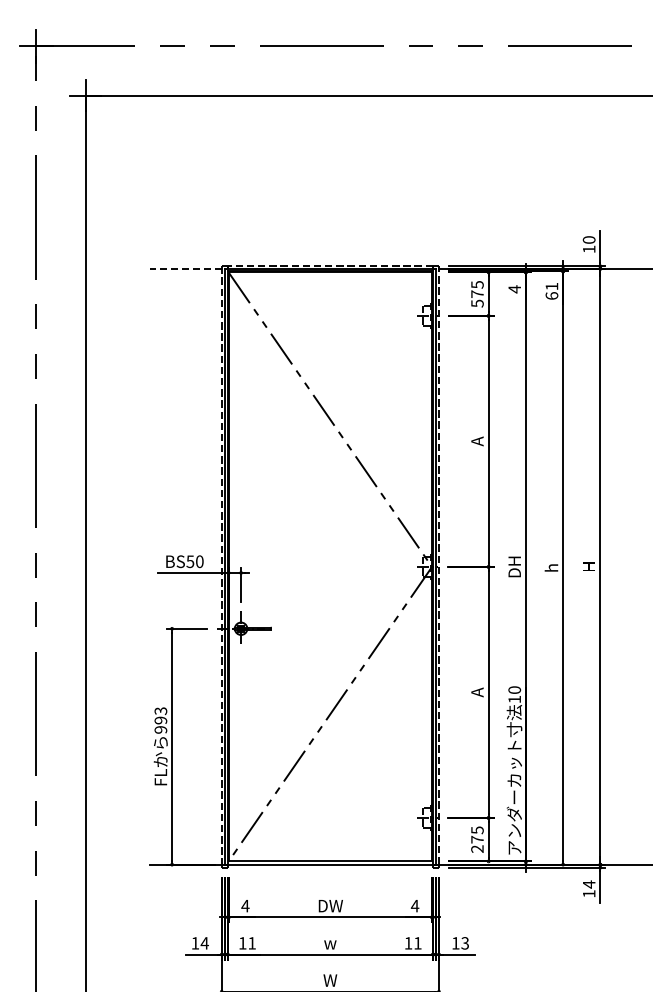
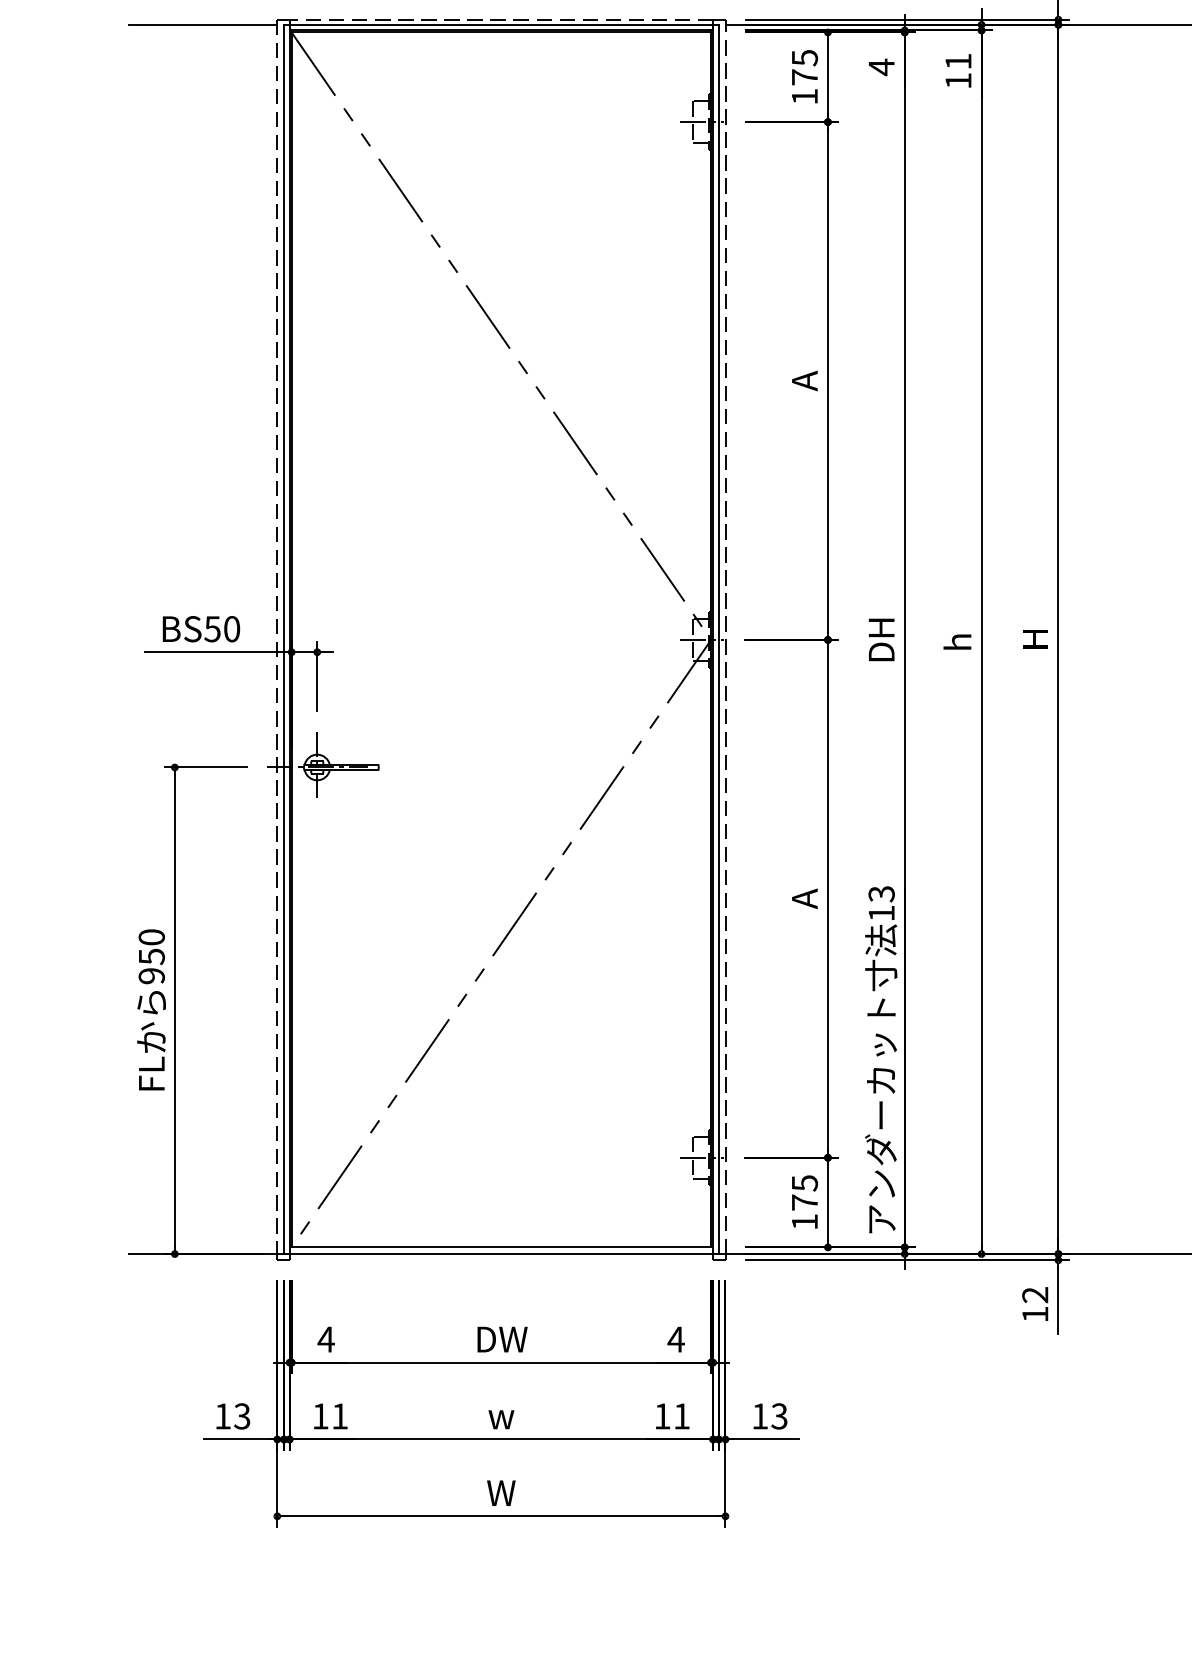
line: (185, 268) -> (202, 24), dashed -> solid
text: (551, 295) -> (957, 79), 61 -> 11
text: (477, 303) -> (804, 96), 575 -> 175
text: (514, 690) -> (881, 894), 10 -> 13
text: (160, 715) -> (150, 946), 993 -> 950
text: (477, 848) -> (804, 1220), 275 -> 175
text: (588, 884) -> (1033, 1295), 14 -> 12
text: (204, 943) -> (241, 1416), 14 -> 13

